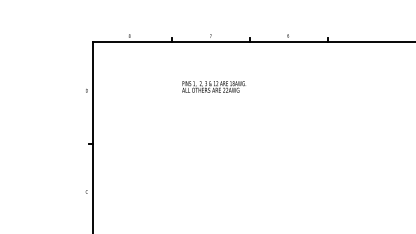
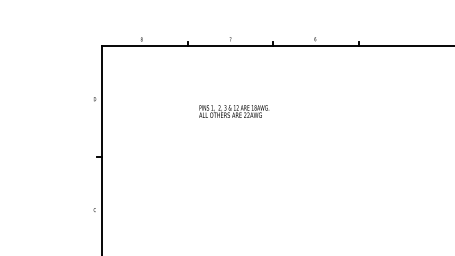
text: (213, 86) -> (233, 111), moved

